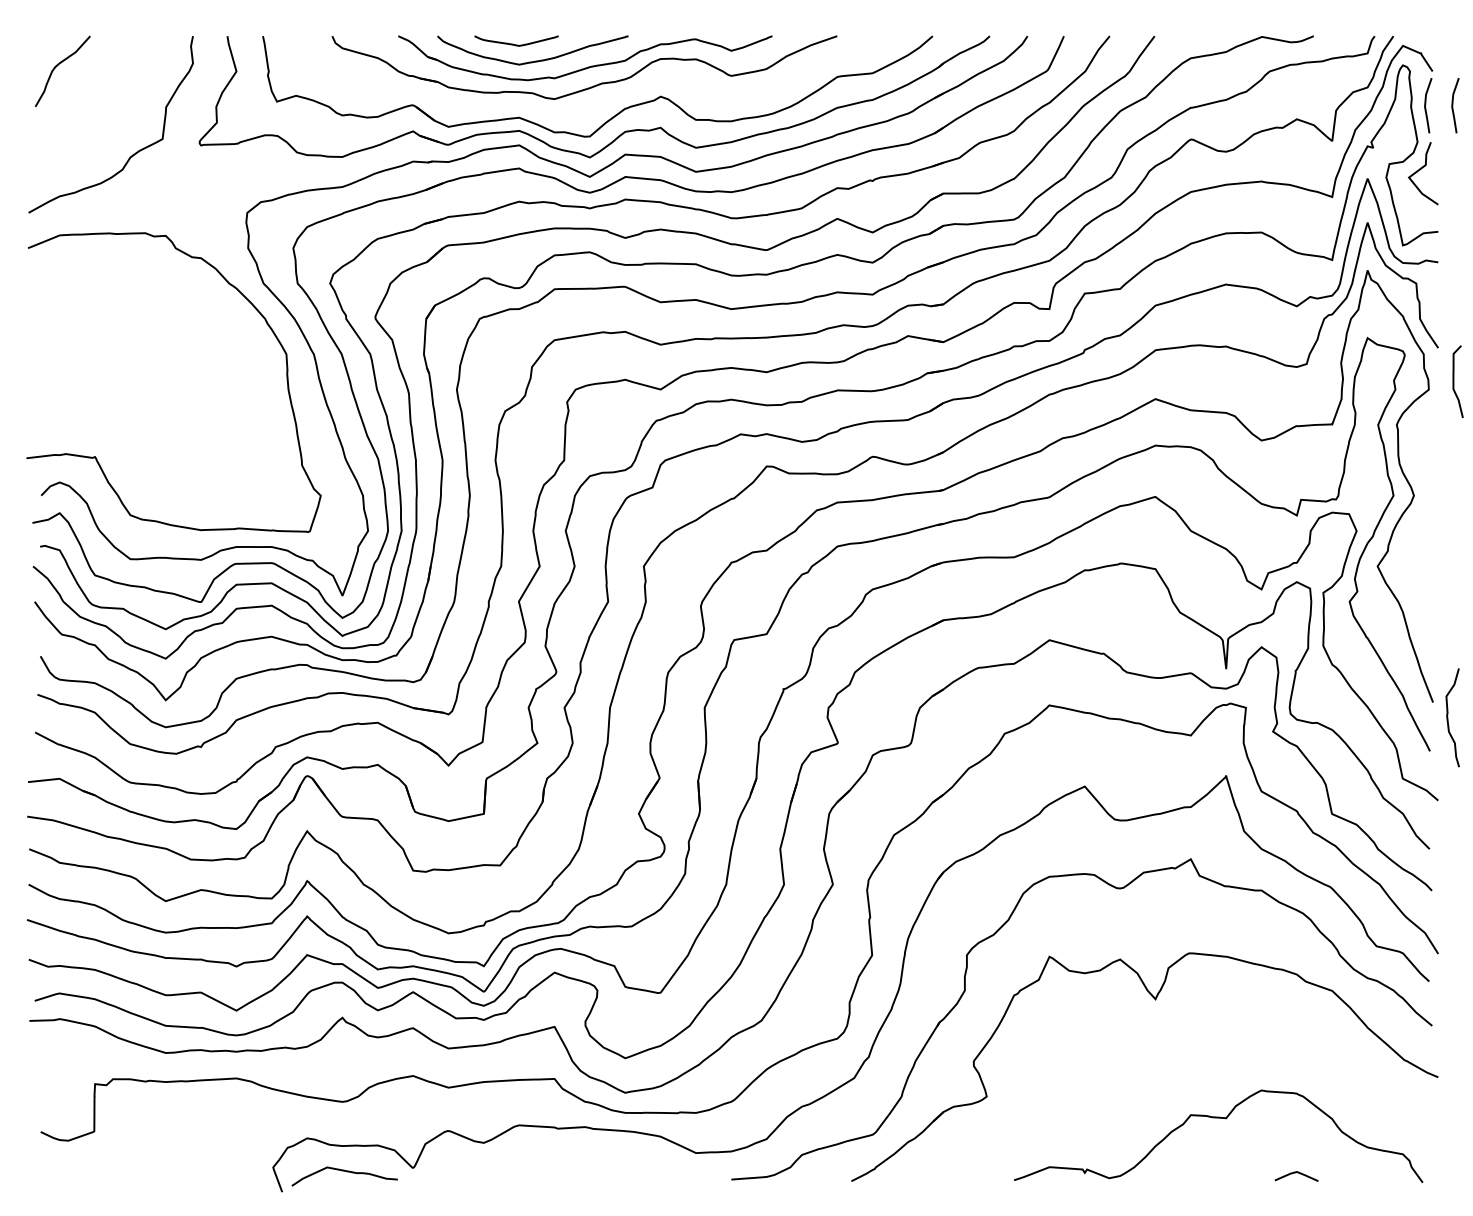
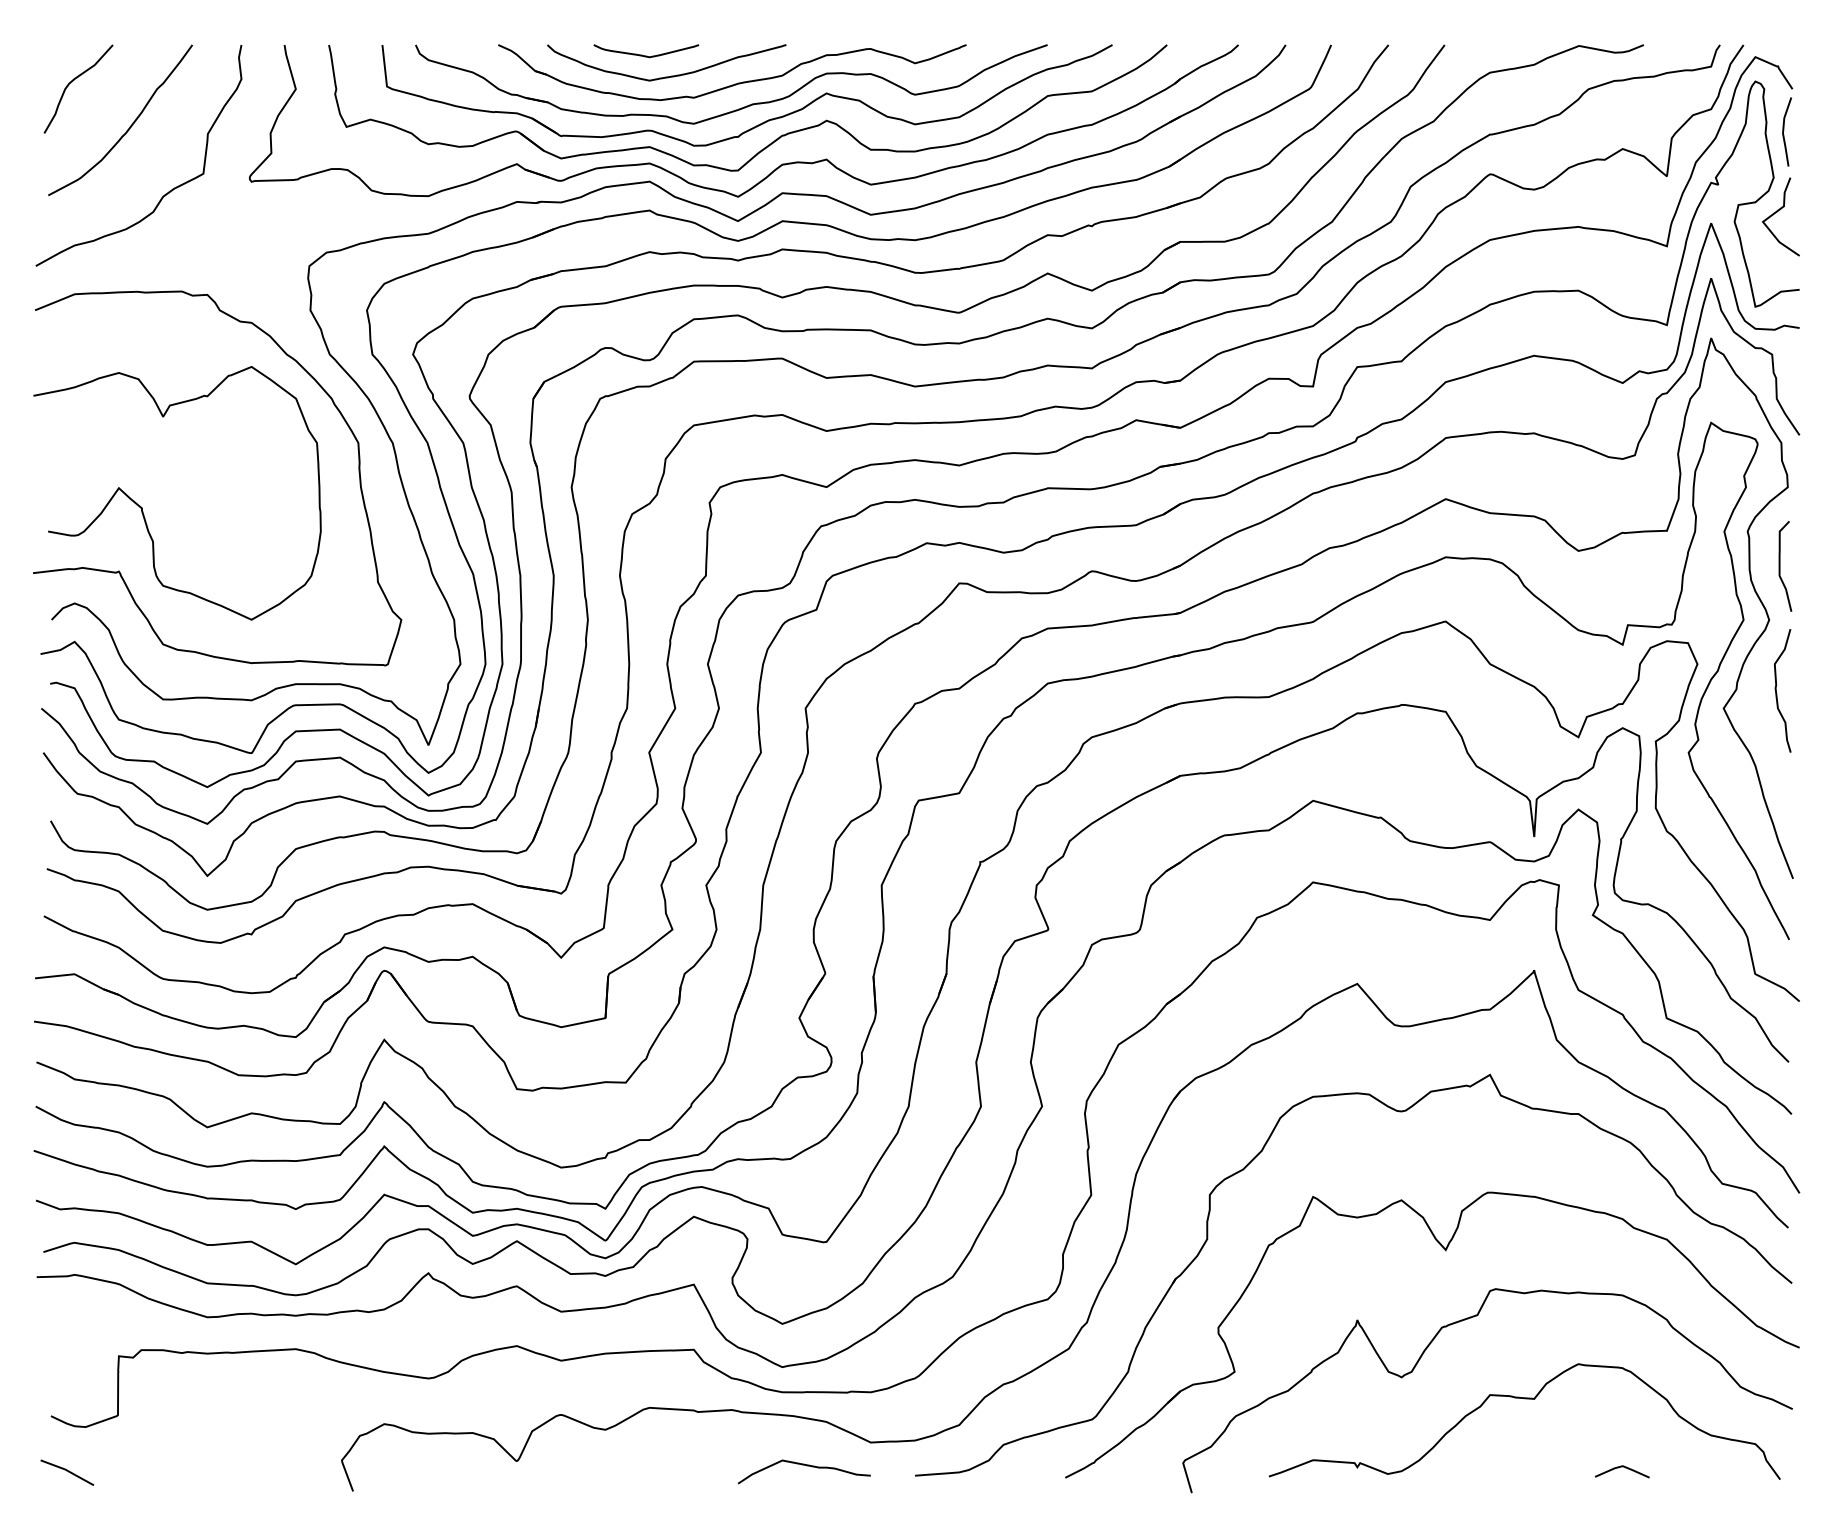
part: (607, 98) -> (760, 123), added
curve: (103, 101) -> (129, 126), added
line: (1453, 105) -> (1818, 131), removed
curve: (1454, 381) -> (1780, 566), moved
curve: (113, 405) -> (142, 507), added
curve: (1448, 719) -> (1777, 693), moved
curve: (1141, 1077) -> (1428, 1347), added
curve: (346, 1172) -> (806, 1466), moved
line: (53, 1176) -> (67, 1471), added

